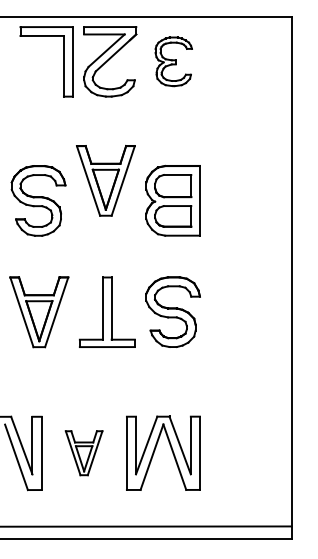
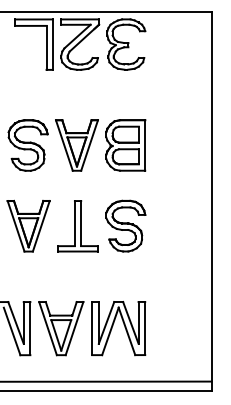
part: (173, 61) -> (126, 44), size x1.43
part: (105, 180) -> (76, 145), moved
part: (83, 452) -> (60, 327), size x1.67

